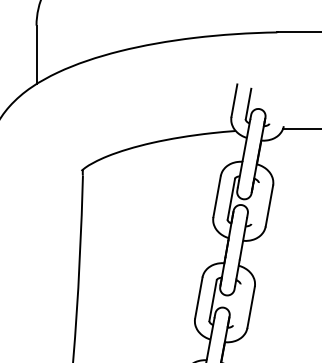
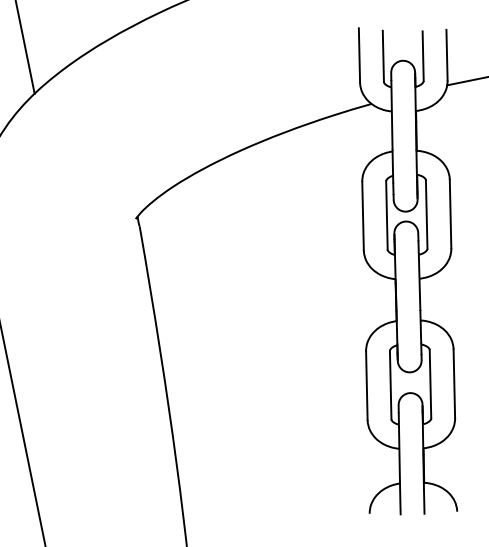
line: (271, 108) -> (421, 55), added
line: (286, 110) -> (446, 54), added
line: (254, 202) -> (425, 213), added
line: (236, 304) -> (429, 383), added

